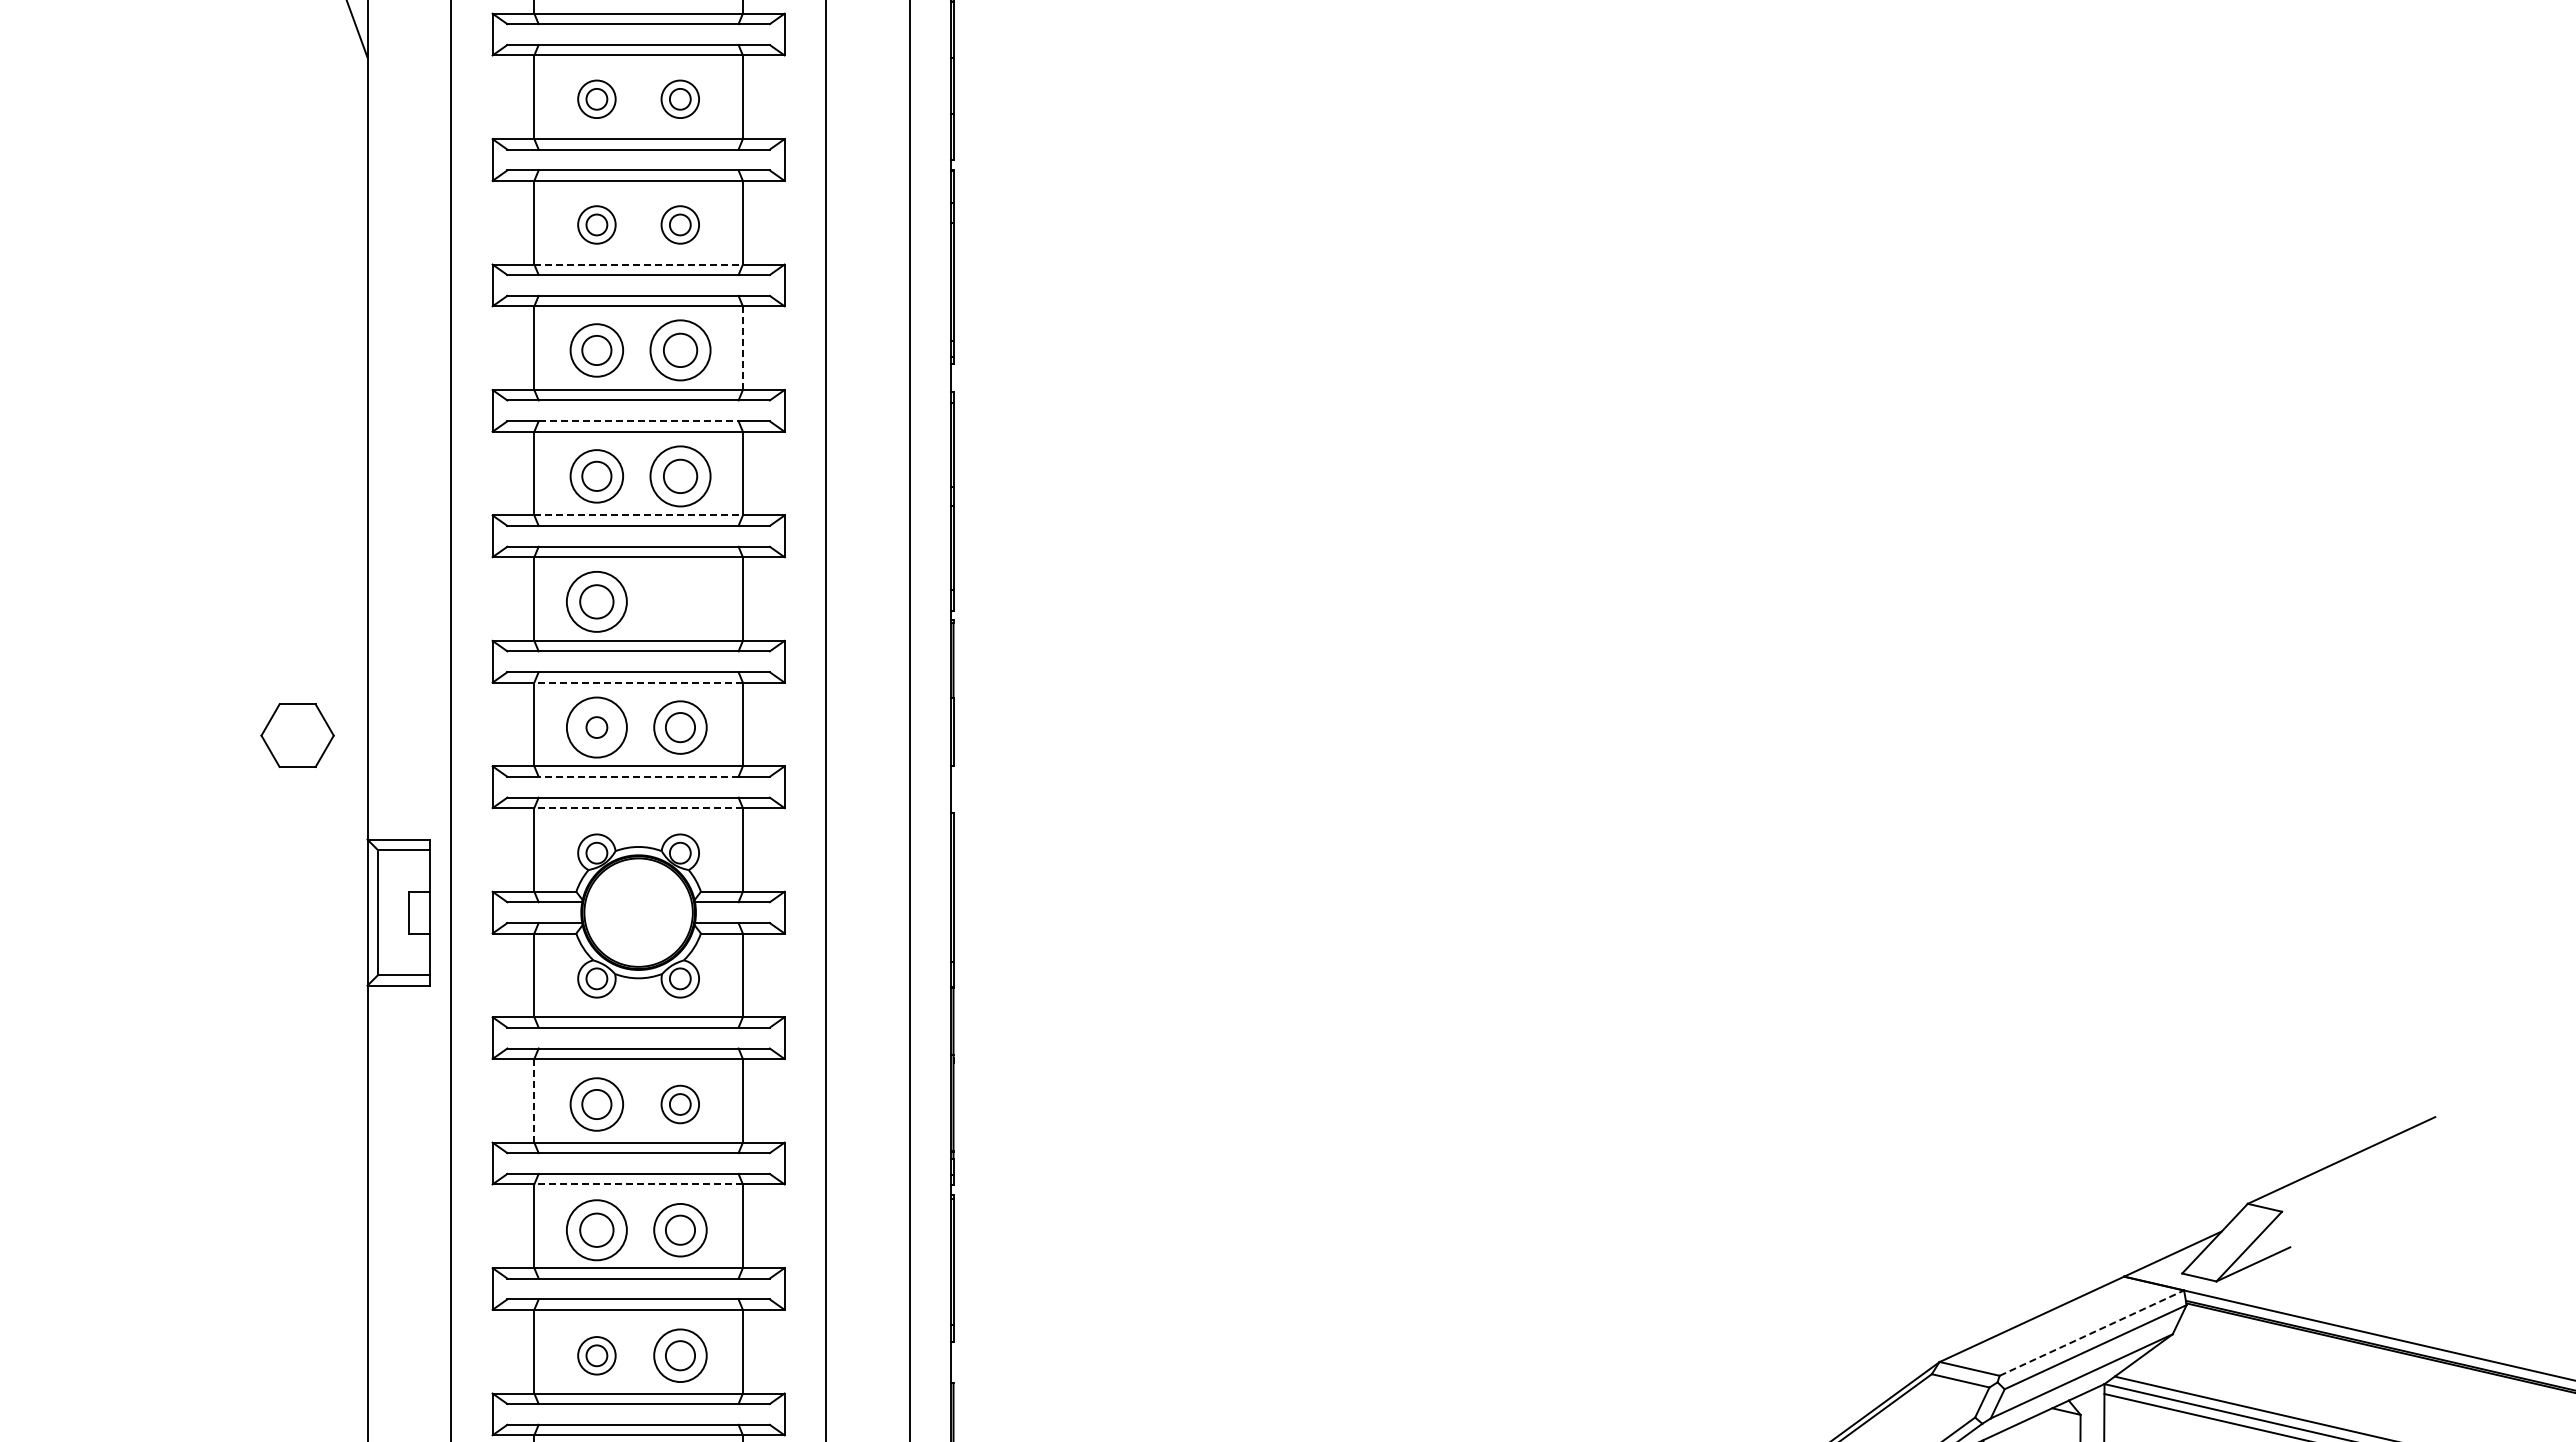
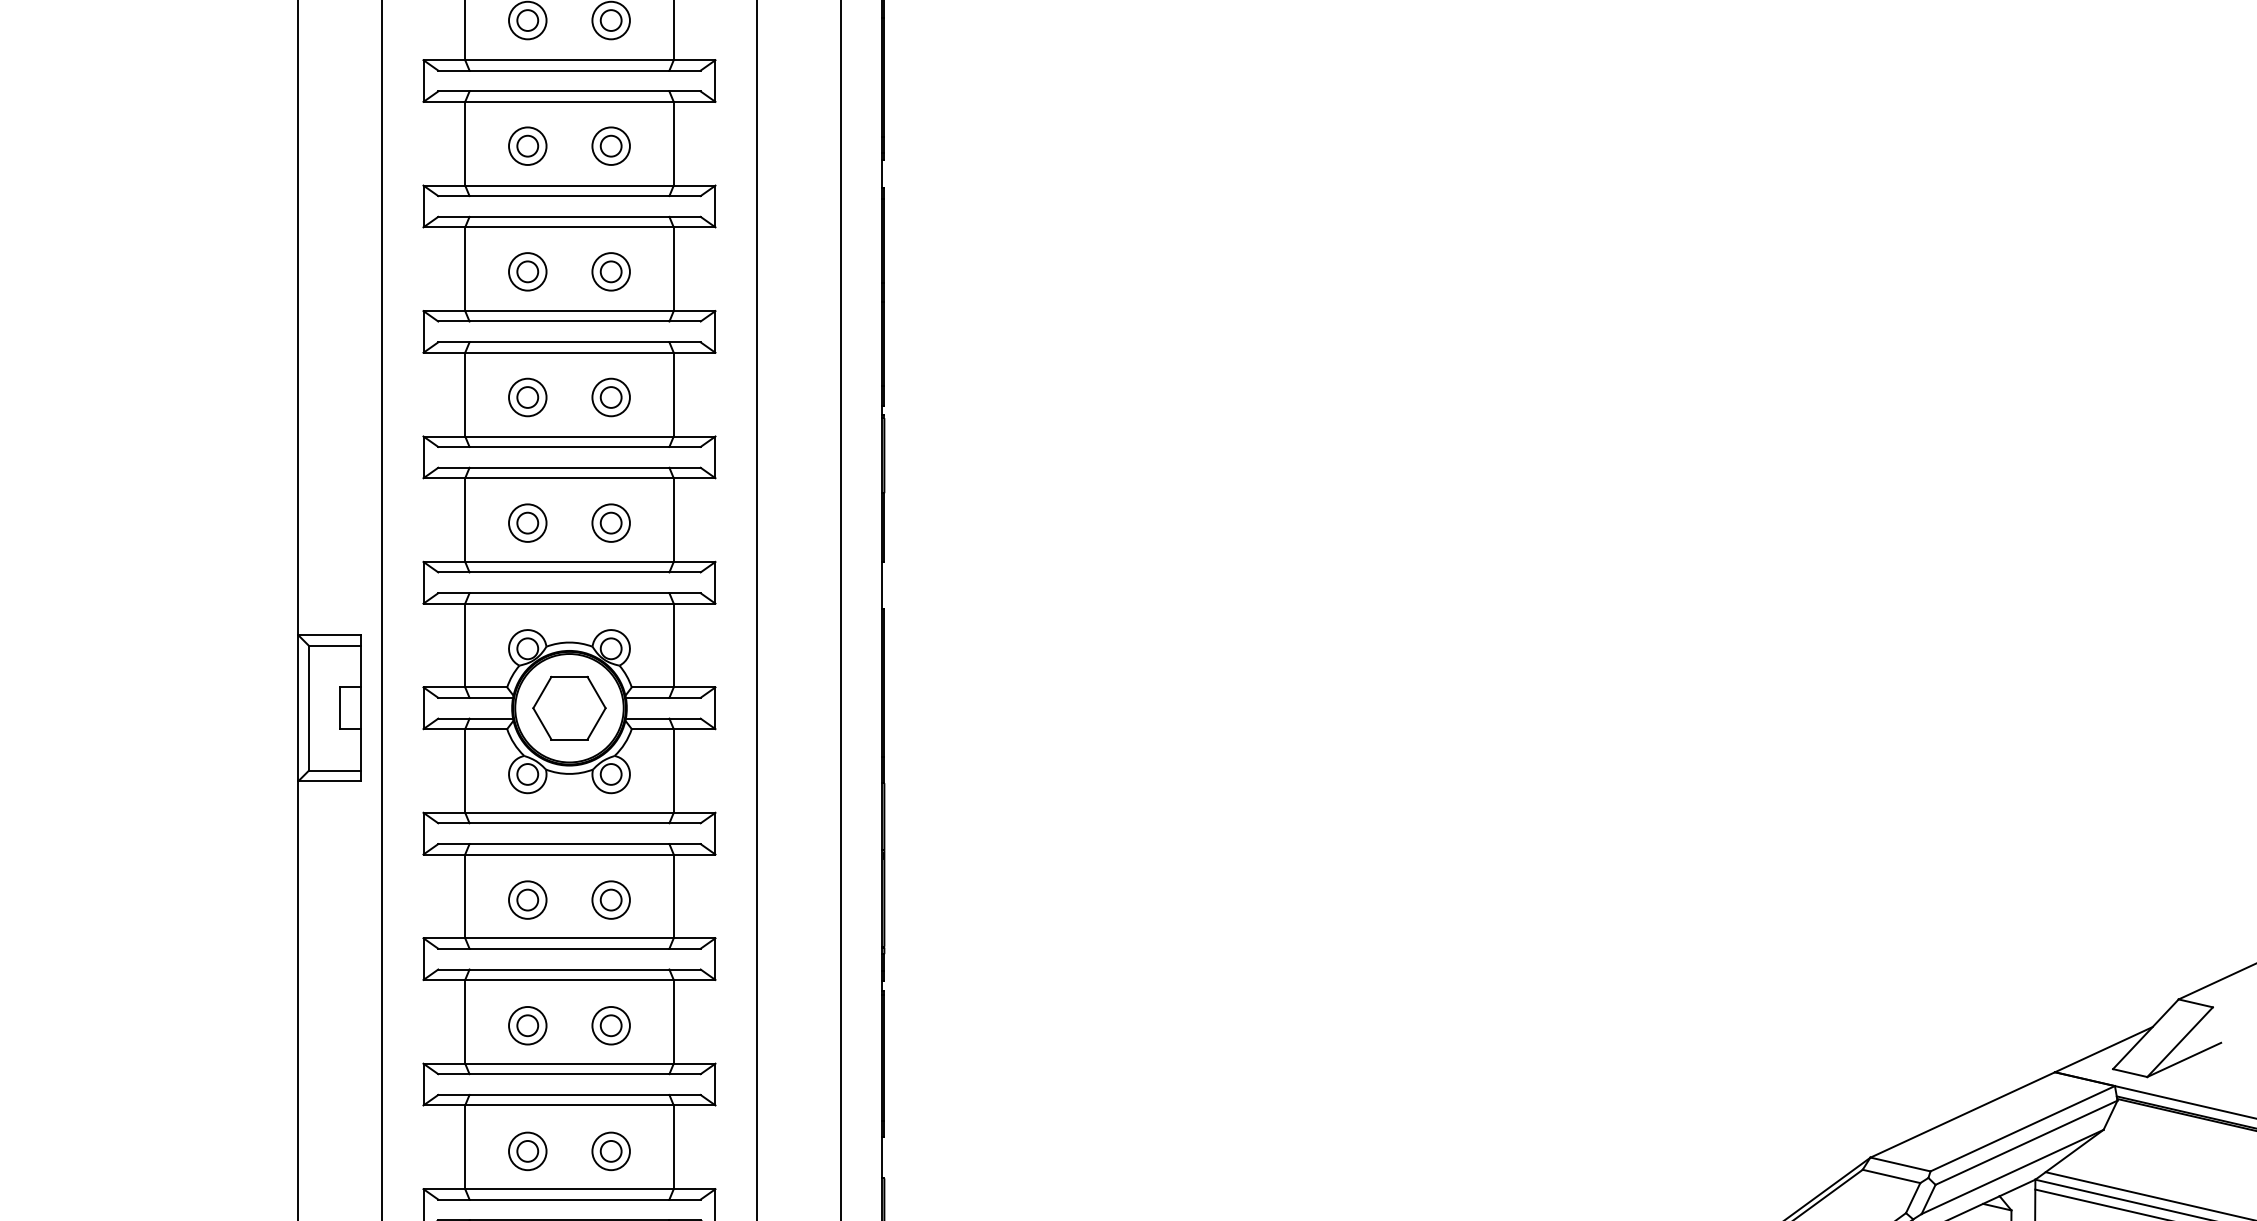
line: (639, 264) -> (570, 60), dashed -> solid
line: (742, 348) -> (673, 144), dashed -> solid
part: (596, 350) -> (527, 146), size x0.71
part: (679, 350) -> (610, 146), size x0.62
line: (638, 421) -> (569, 217), dashed -> solid
part: (596, 475) -> (527, 271), size x0.71
part: (679, 475) -> (610, 271), size x0.62
line: (639, 515) -> (570, 311), dashed -> solid
part: (596, 601) -> (527, 397), size x0.62
part: (679, 601) -> (610, 397), added
line: (638, 682) -> (569, 478), dashed -> solid
circle: (596, 727) -> (527, 523), size x0.62
part: (679, 727) -> (610, 523), size x0.71
part: (297, 735) -> (569, 708), moved
line: (638, 776) -> (569, 572), dashed -> solid
line: (638, 808) -> (569, 604), dashed -> solid
line: (534, 1100) -> (465, 896), dashed -> solid
part: (596, 1104) -> (527, 900), size x0.71
line: (638, 1184) -> (569, 980), dashed -> solid
part: (596, 1229) -> (527, 1025), size x0.62
part: (679, 1229) -> (610, 1025), size x0.71
line: (2091, 1333) -> (2022, 1129), dashed -> solid
part: (679, 1355) -> (610, 1151), size x0.71

